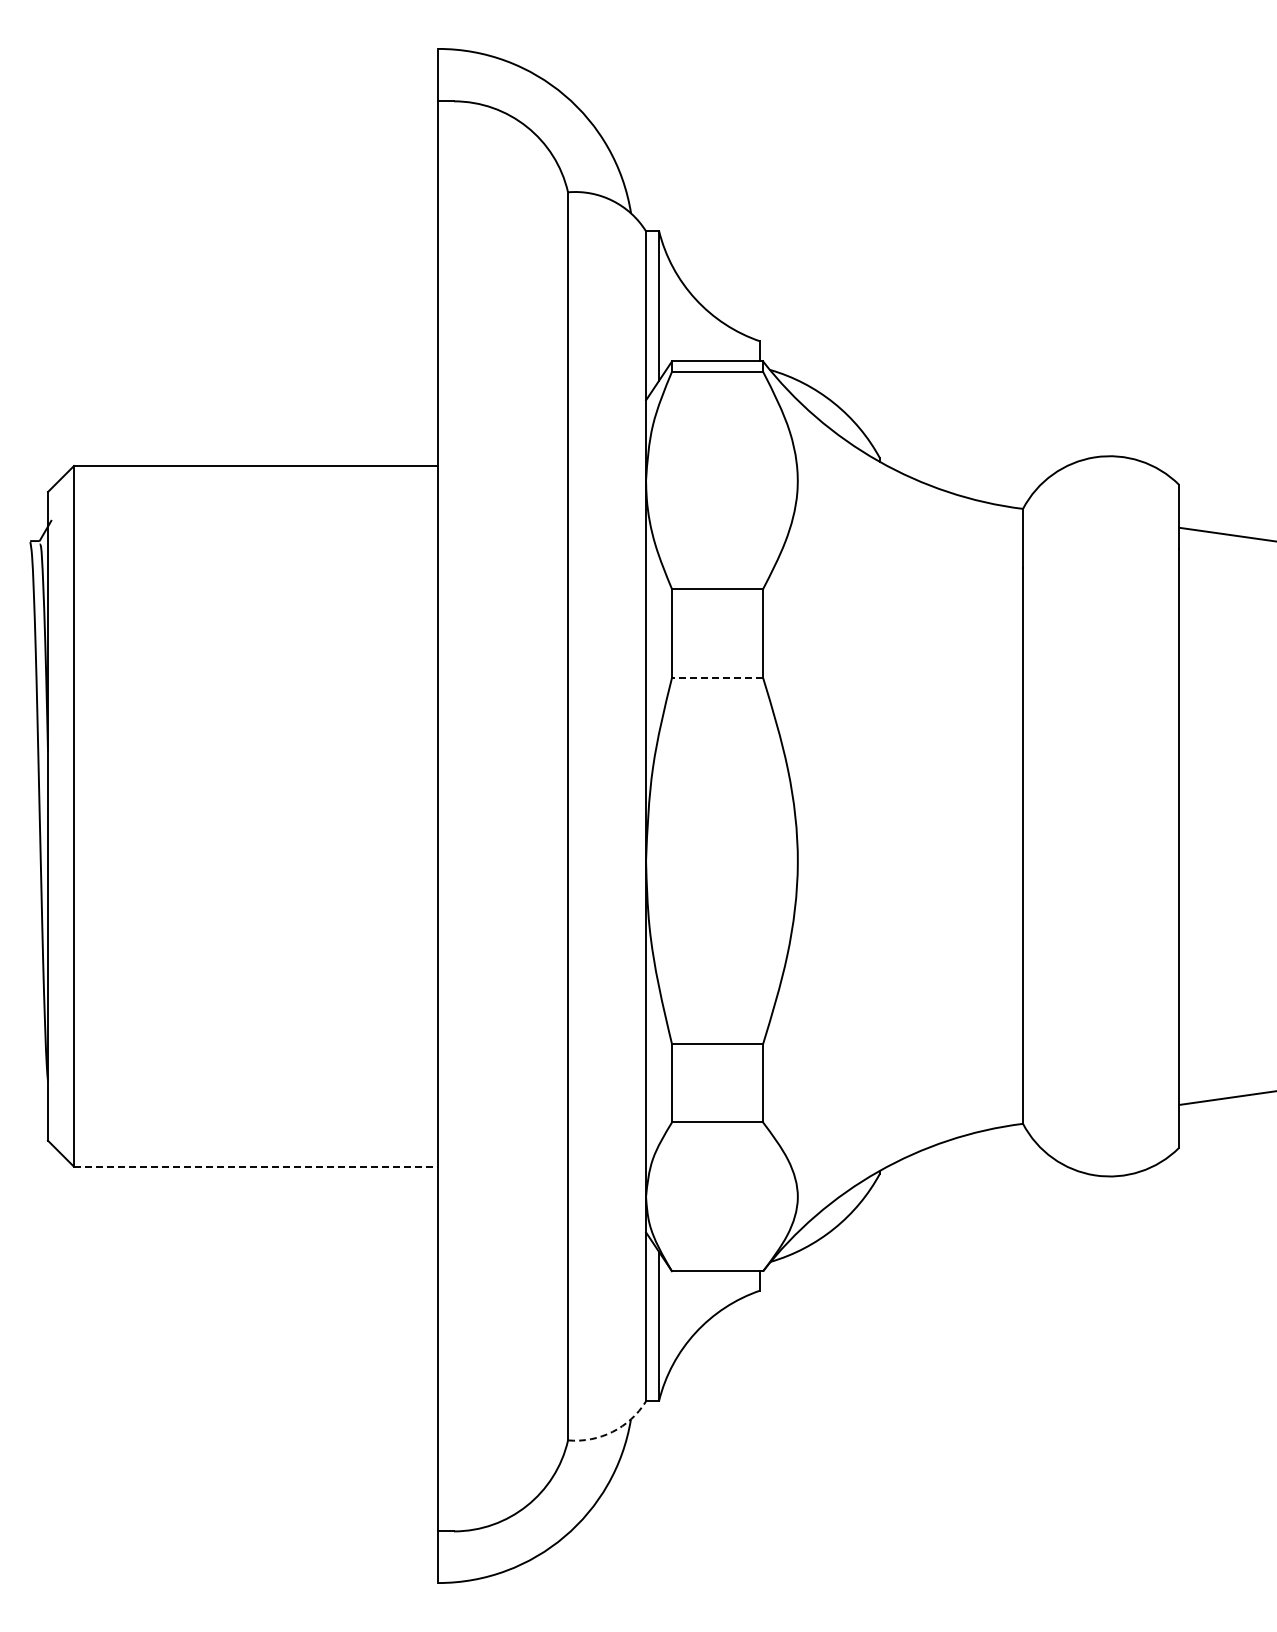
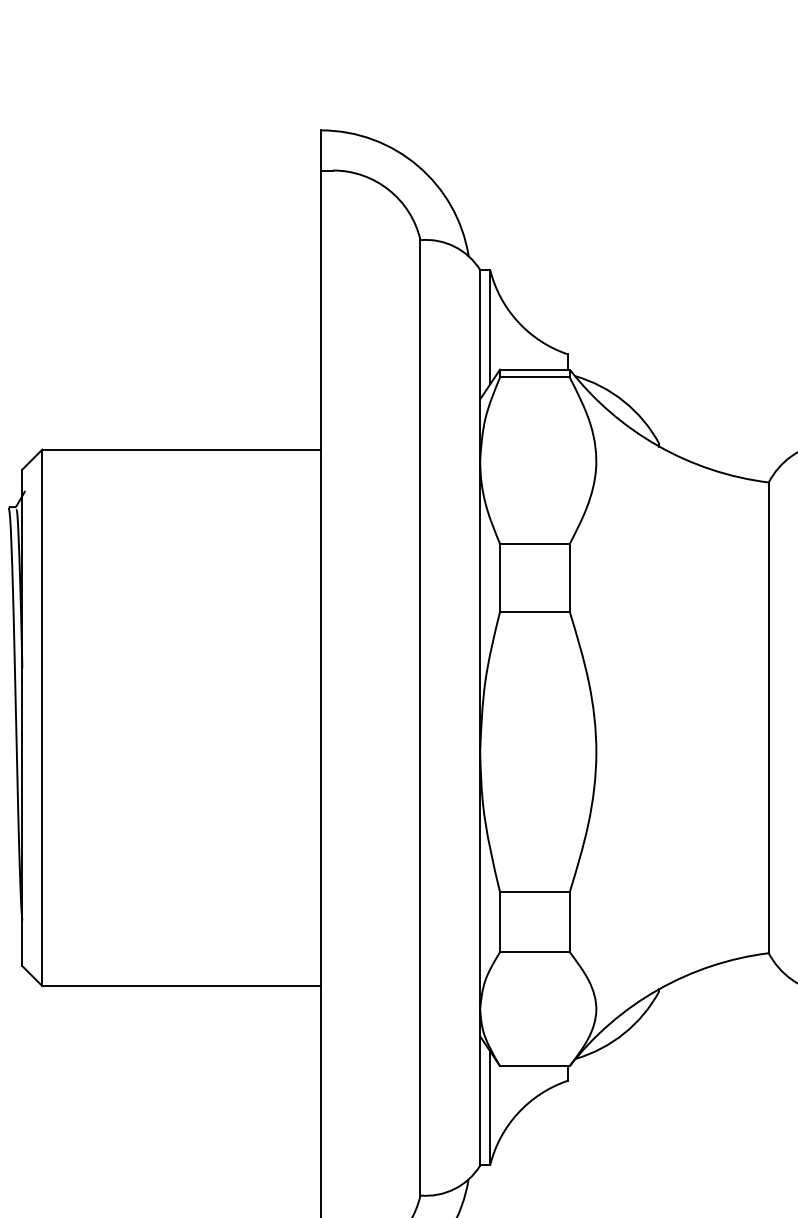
line: (717, 677) -> (534, 611), dashed -> solid
line: (256, 1166) -> (181, 985), dashed -> solid
arc: (612, 1431) -> (454, 1188), dashed -> solid

